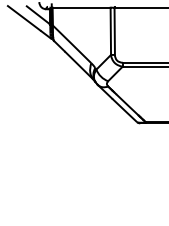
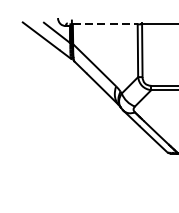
line: (82, 7) -> (106, 24), solid -> dashed

